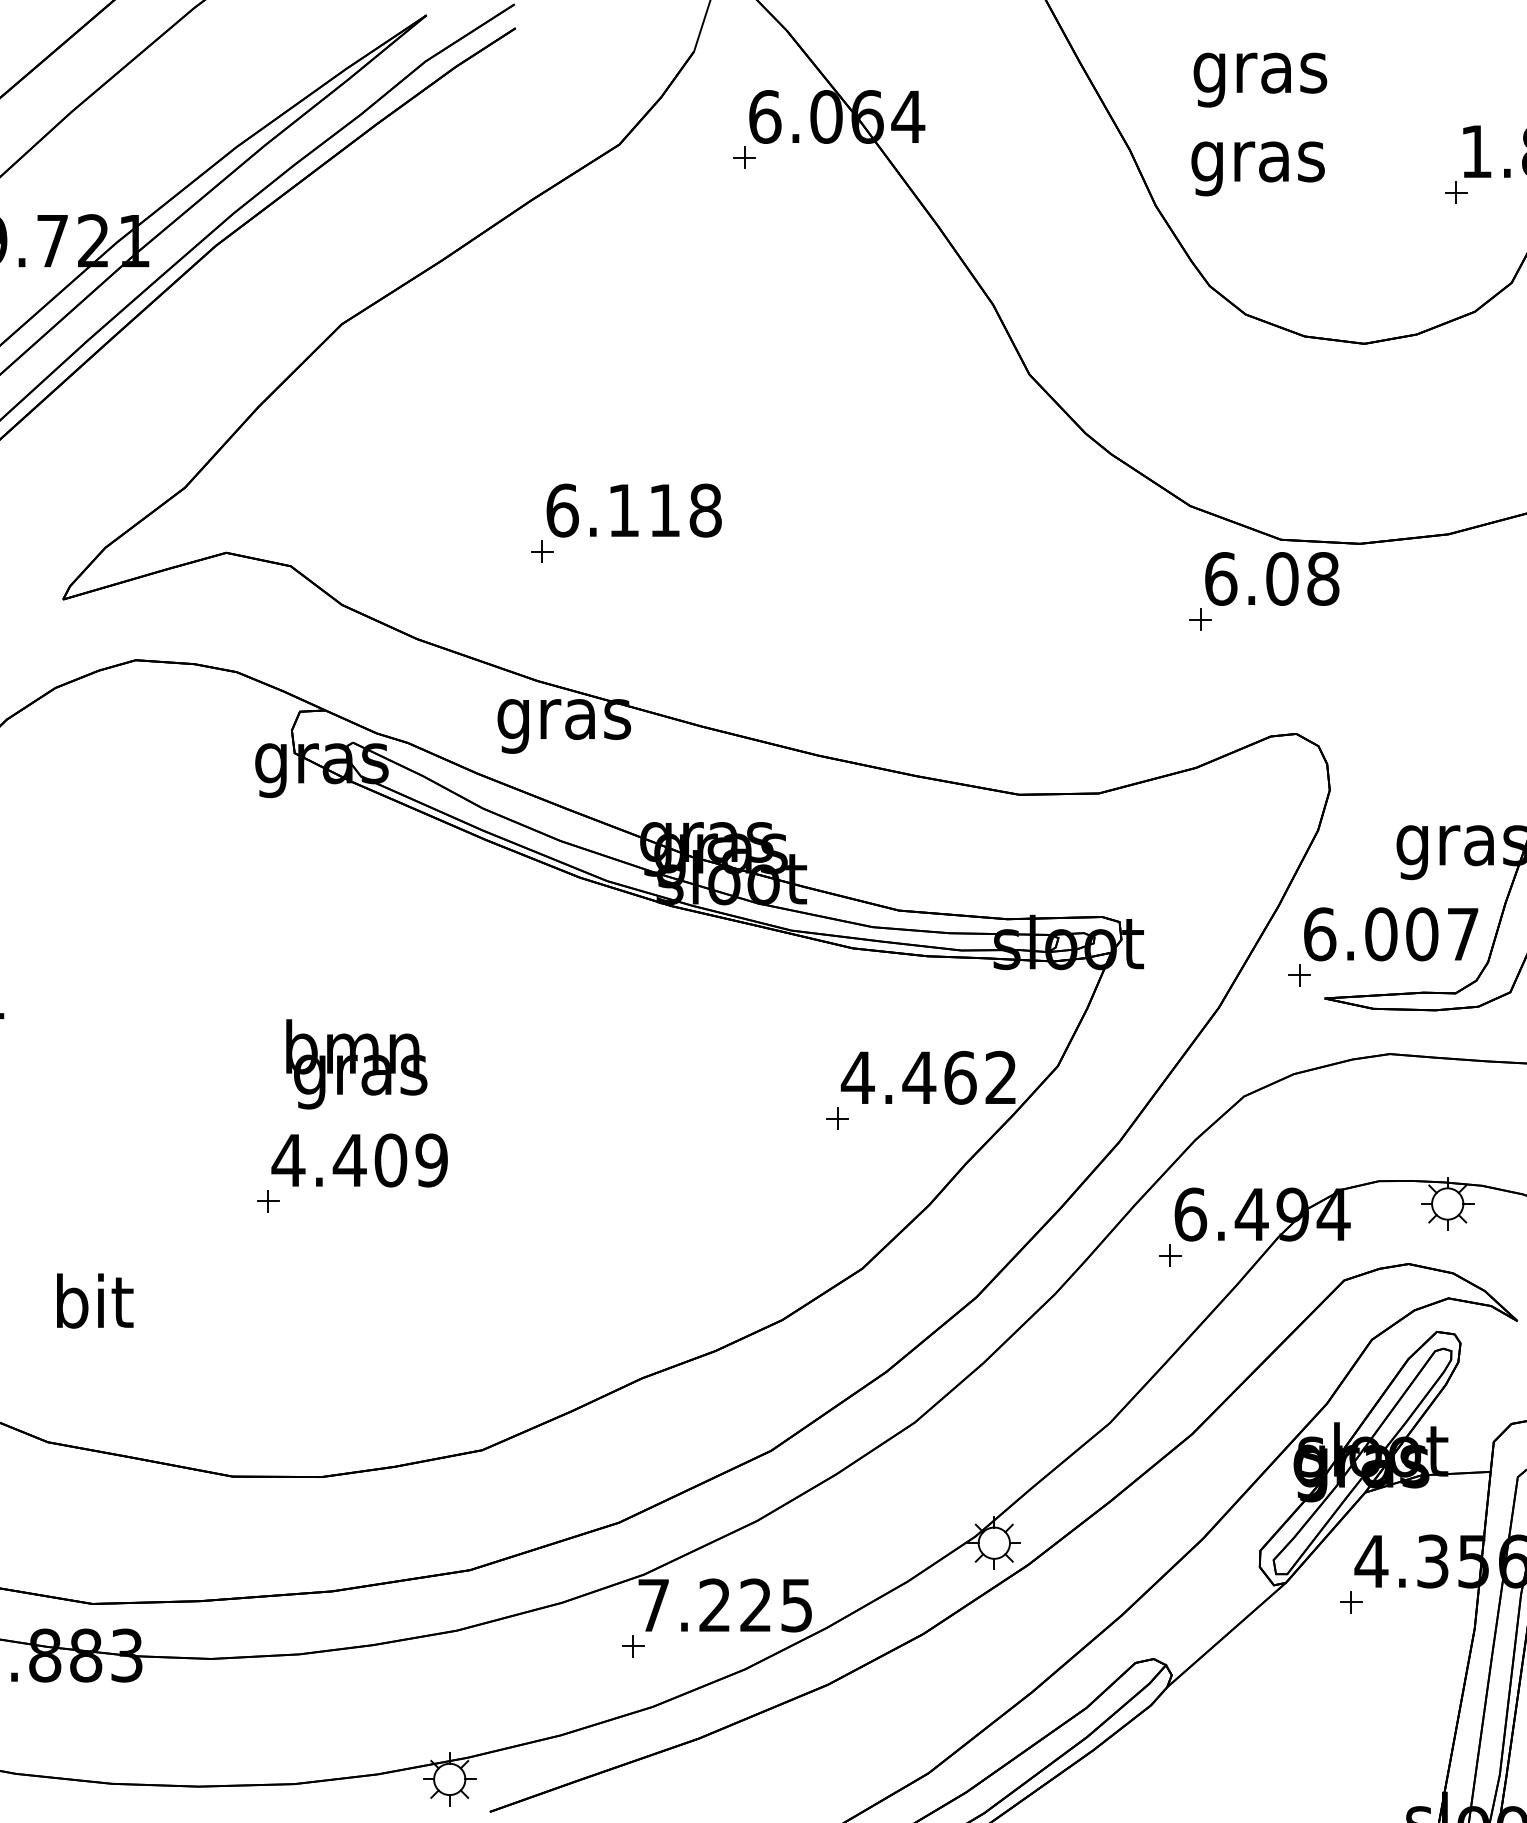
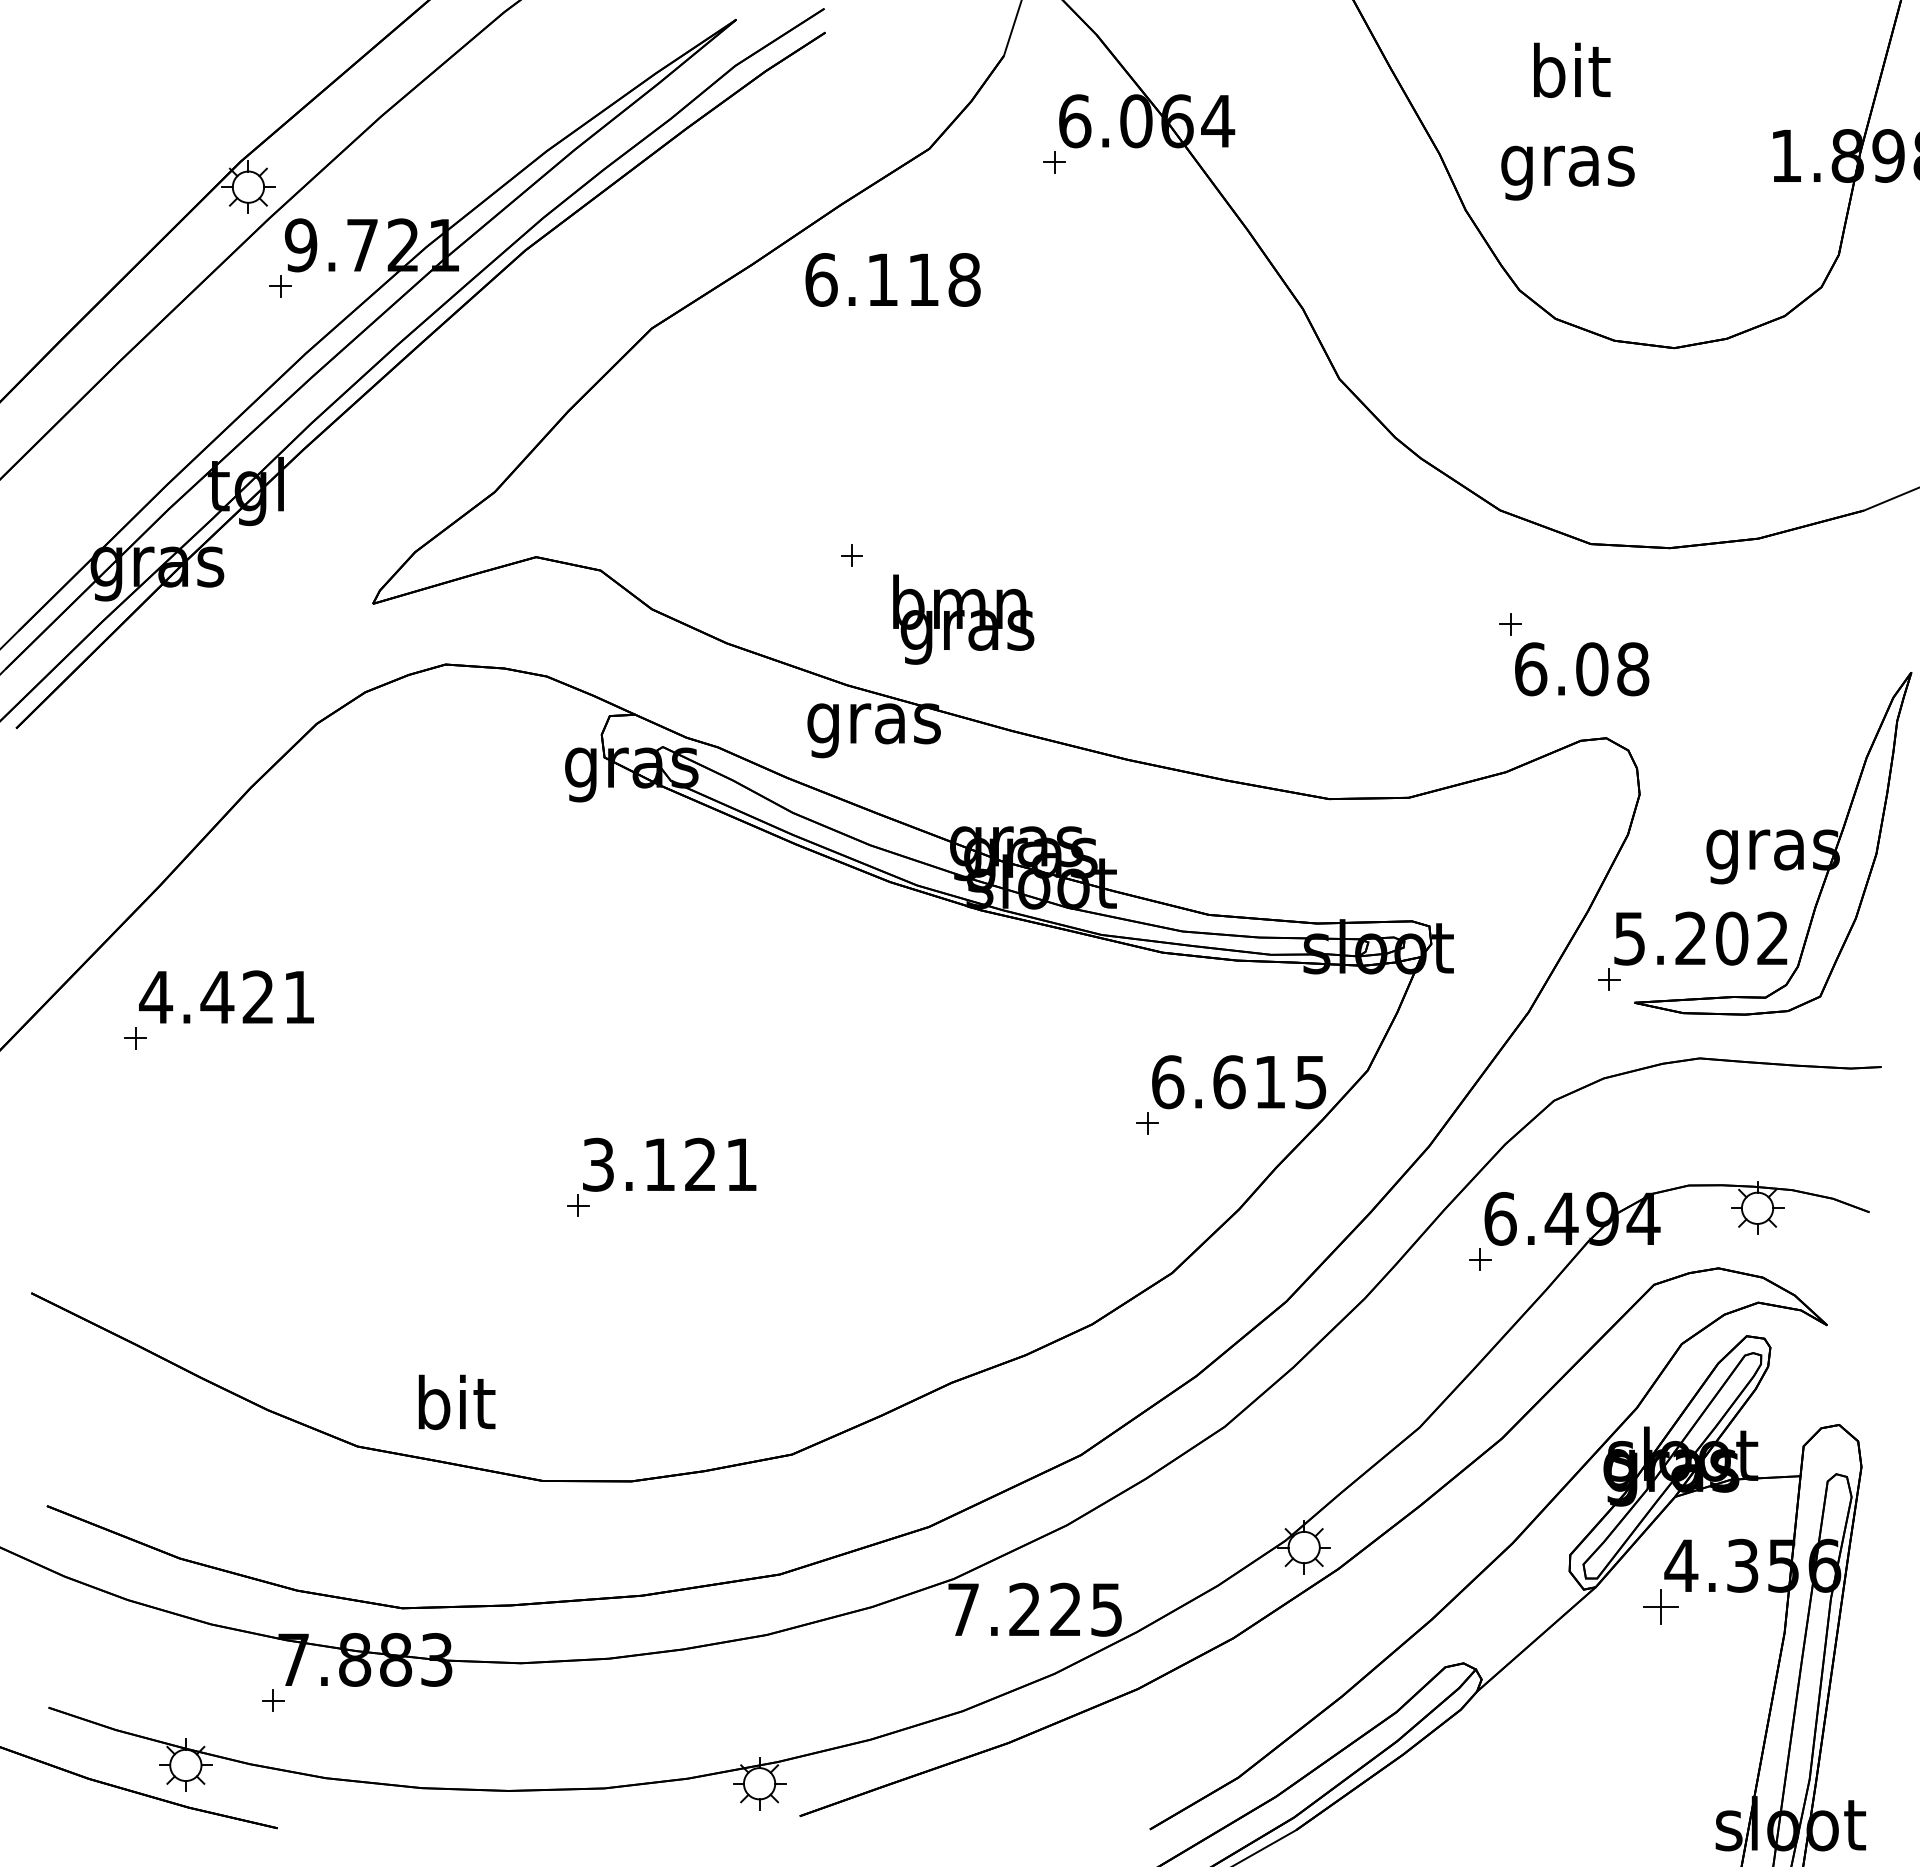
text: (1259, 72) -> (1569, 76), gras -> bit
part: (1455, 192) -> (1765, 196), removed
text: (633, 510) -> (892, 279), moved
text: (1272, 579) -> (1582, 669), moved
text: (1391, 934) -> (1701, 938), 6.007 -> 5.202
text: (356, 1064) -> (963, 619), moved
text: (928, 1078) -> (1238, 1082), 4.462 -> 6.615
text: (359, 1160) -> (669, 1164), 4.409 -> 3.121
text: (94, 1301) -> (456, 1402), moved
part: (1351, 1602) -> (1661, 1606), size x1.6
part: (633, 1646) -> (943, 1650), removed

